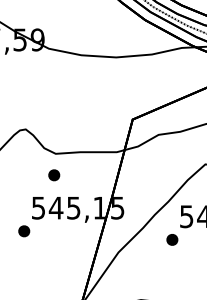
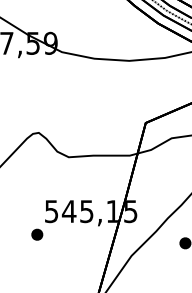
part: (54, 175) -> (67, 178), removed

